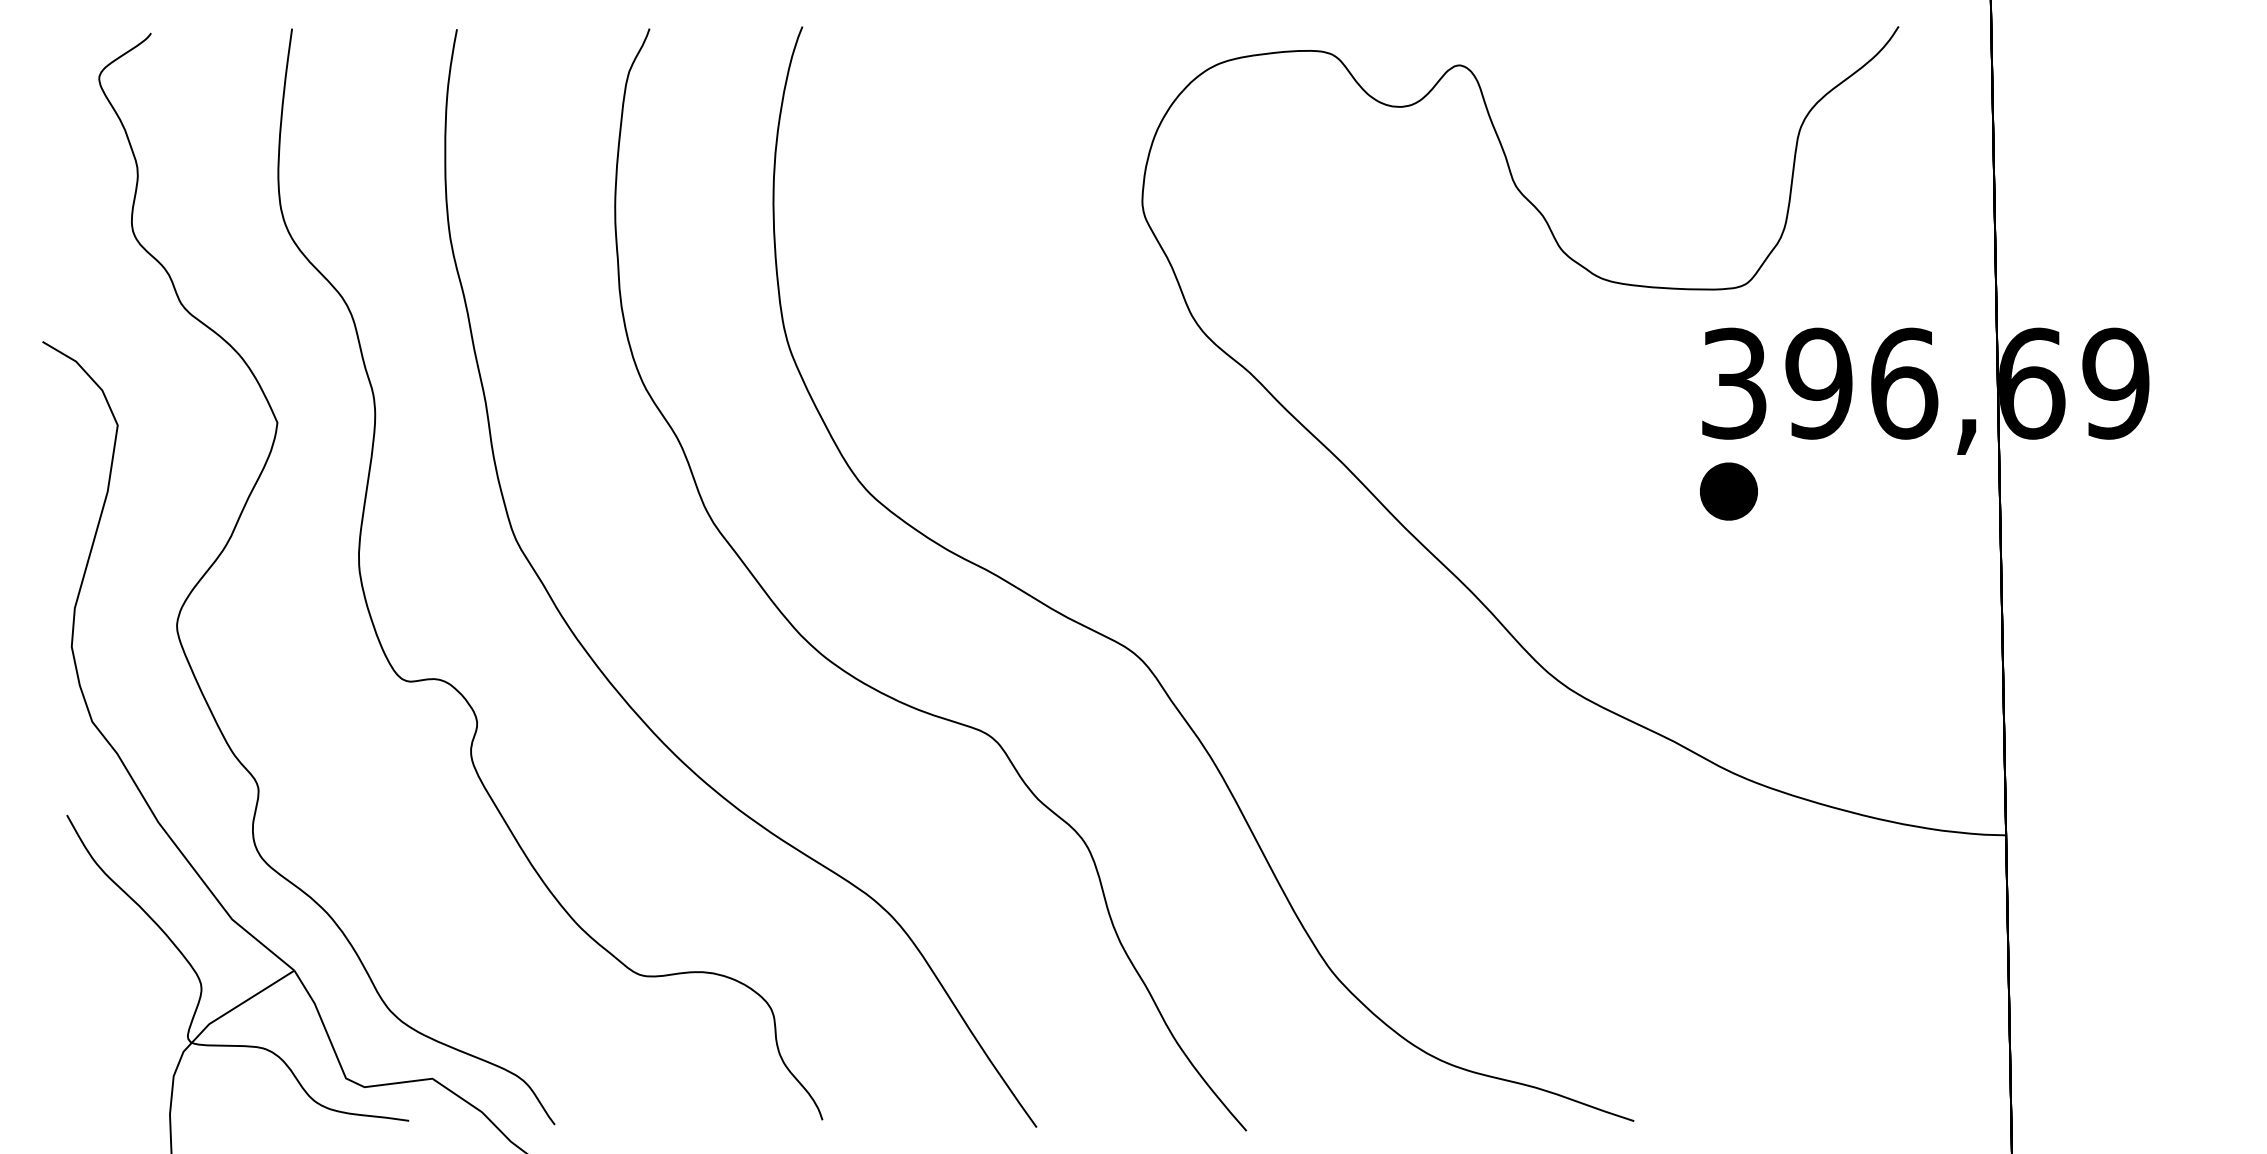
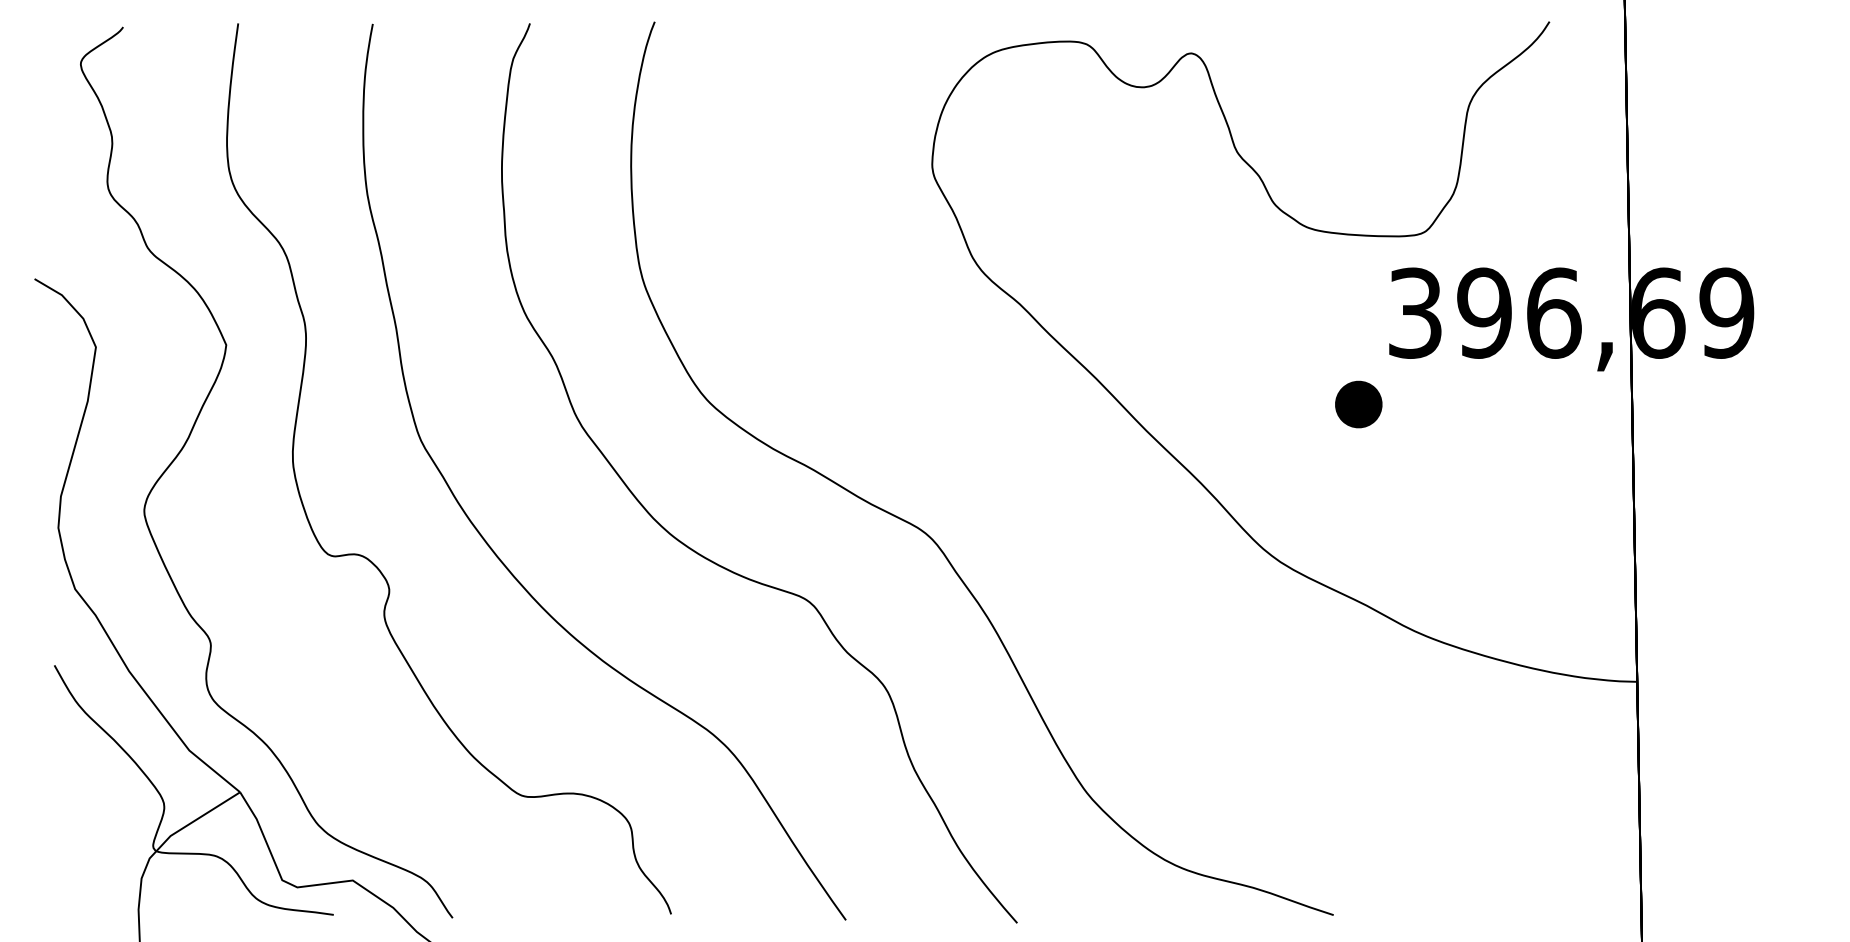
part: (1728, 491) -> (1358, 404), moved

